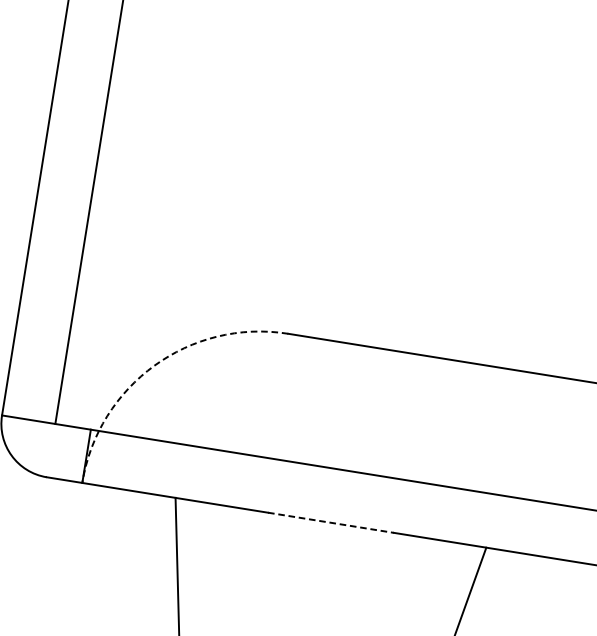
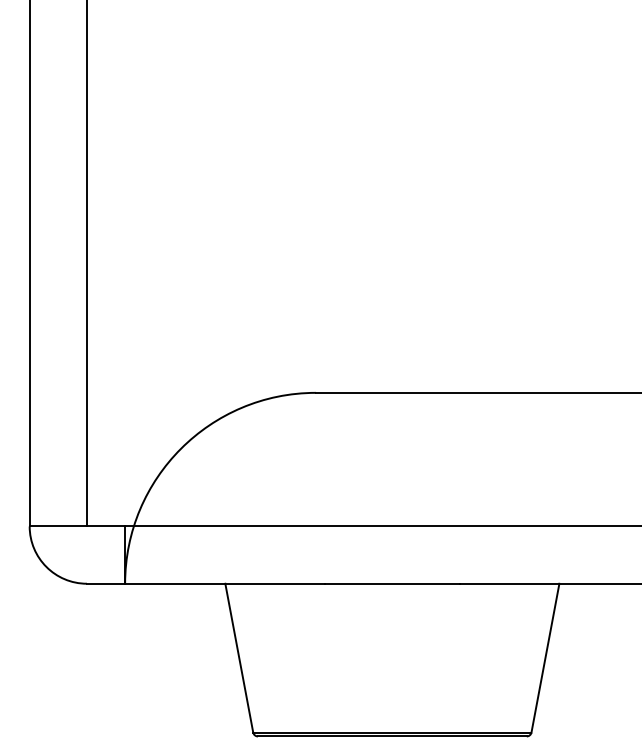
arc: (154, 365) -> (181, 448), dashed -> solid
line: (331, 522) -> (392, 583), dashed -> solid

